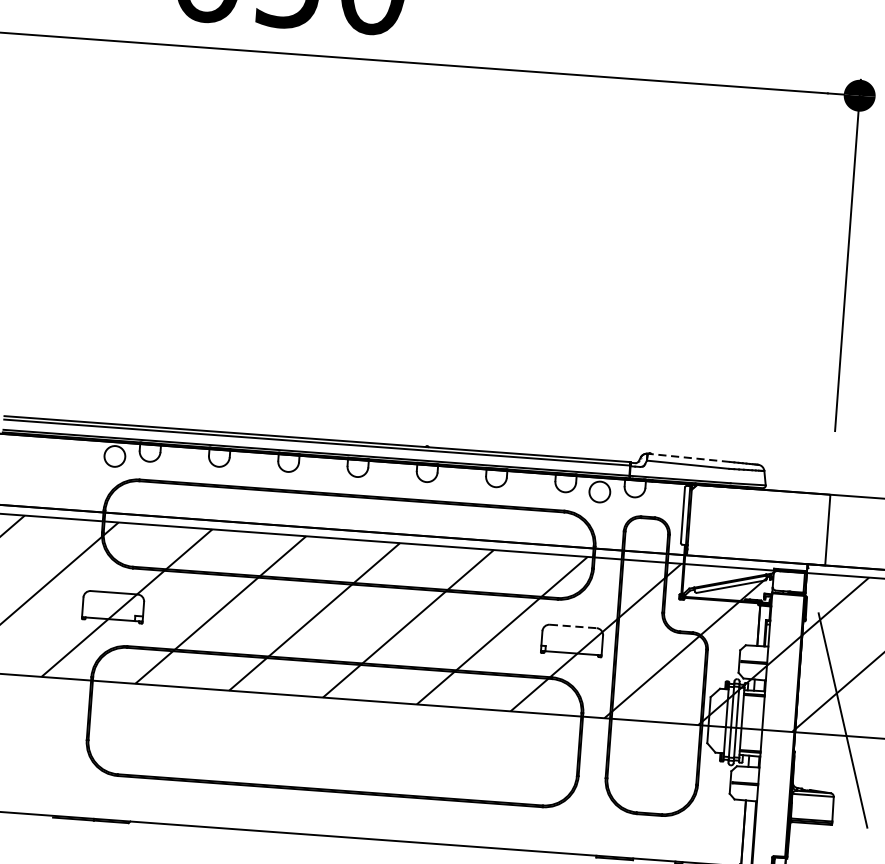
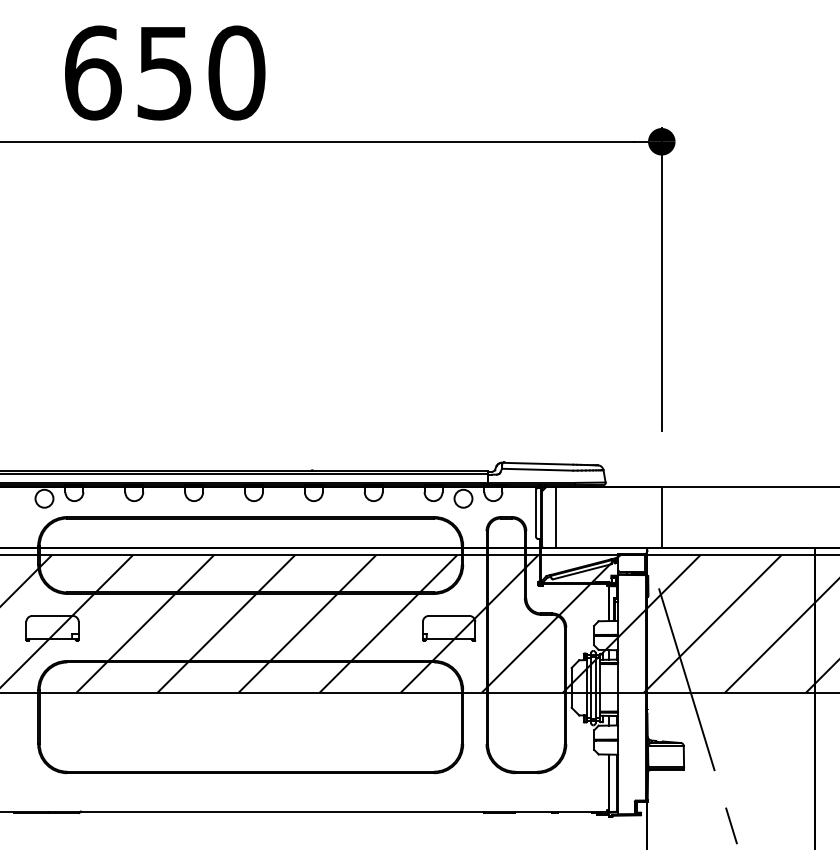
line: (688, 457) -> (537, 463), dashed -> solid
line: (705, 520) -> (556, 516), added
line: (573, 625) -> (449, 615), dashed -> solid

